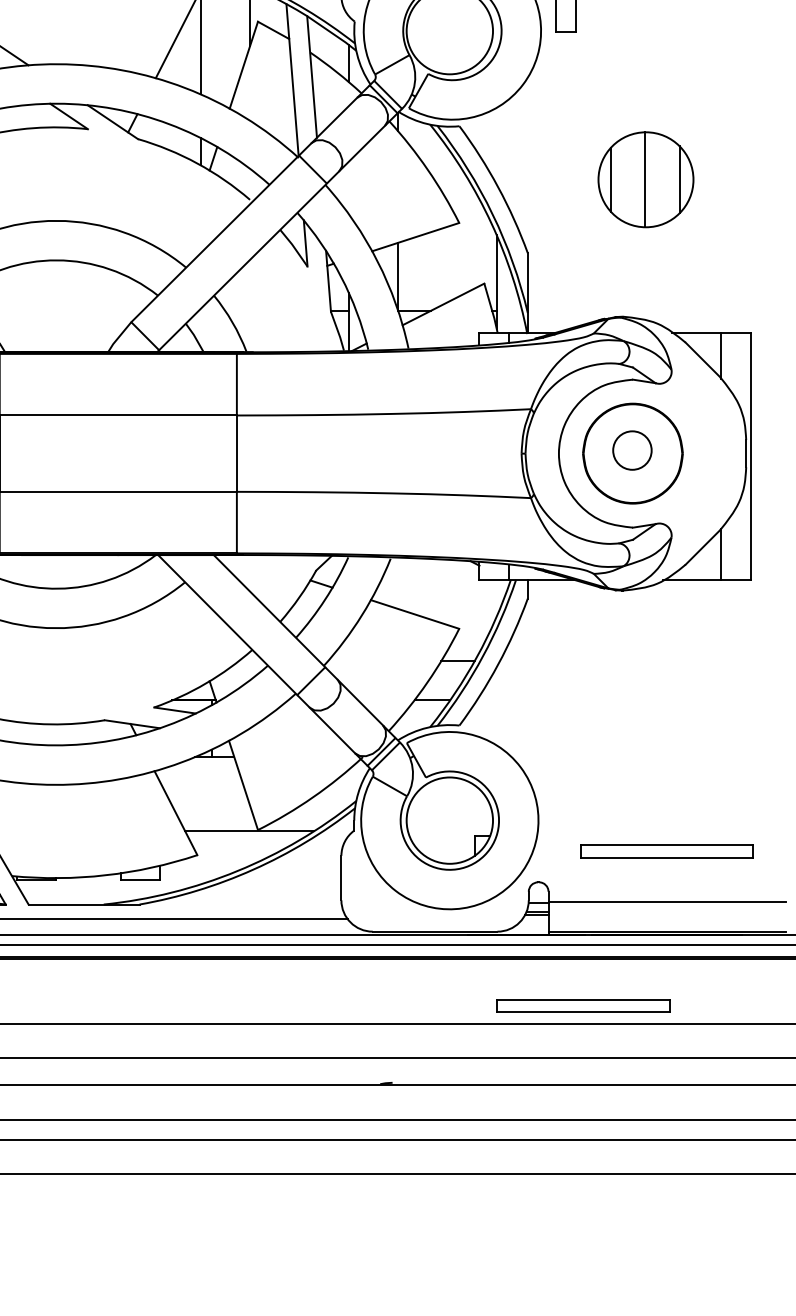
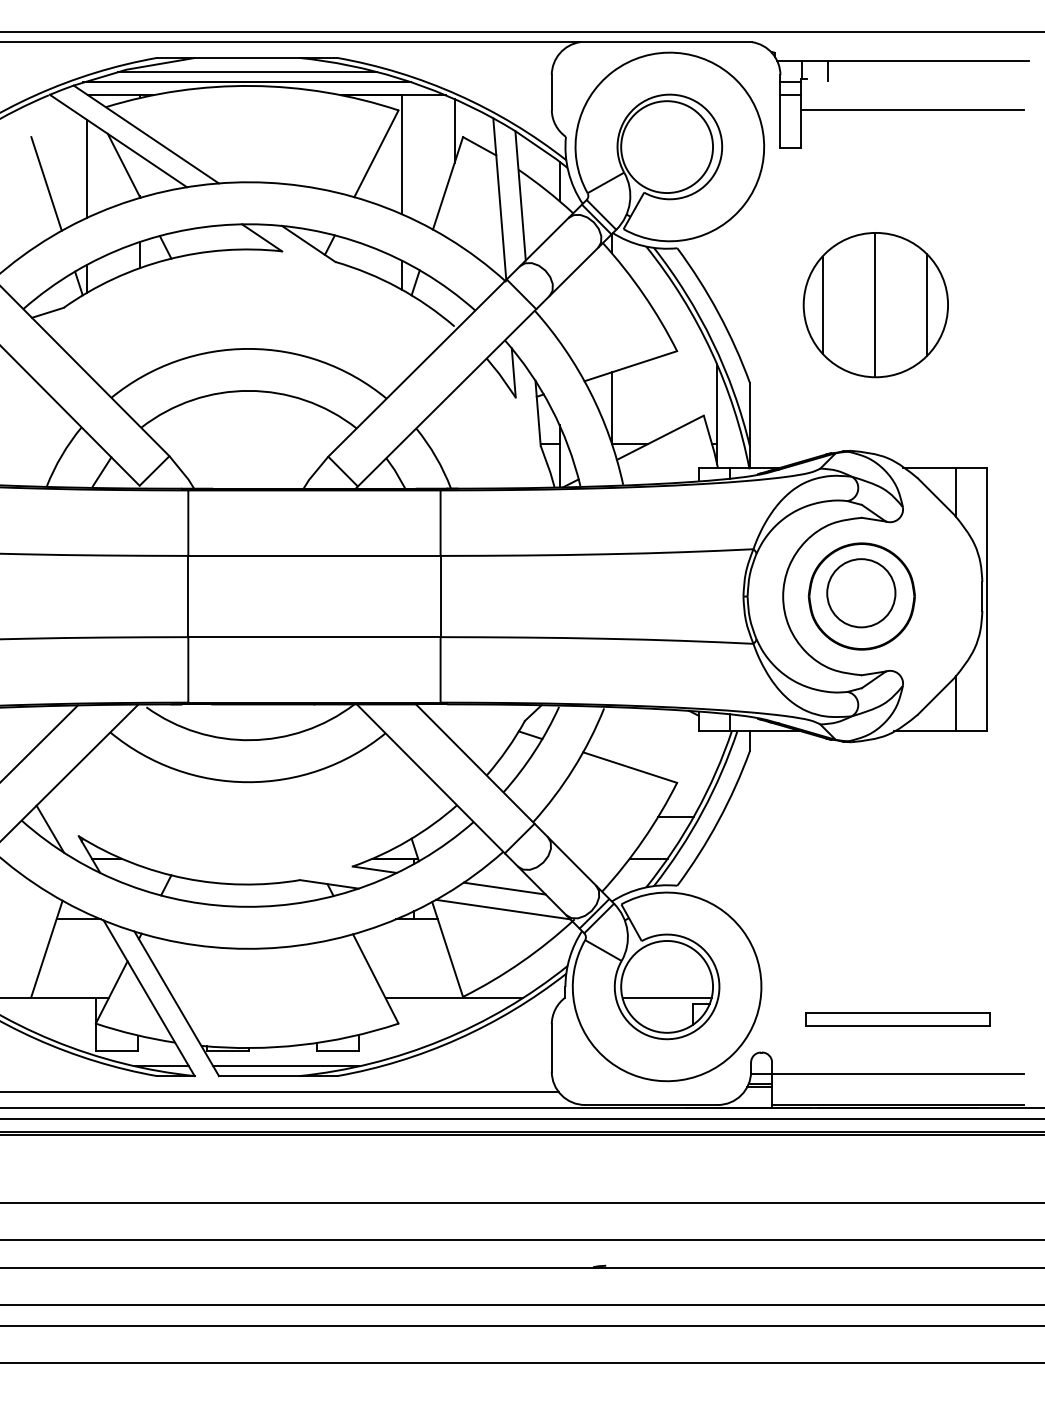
part: (645, 180) -> (875, 305), size x1.43
circle: (632, 450) -> (861, 593), size x1.67
line: (296, 728) -> (504, 888), added
line: (296, 747) -> (503, 909), added
line: (449, 831) -> (666, 998), added
line: (92, 895) -> (286, 1066), added
part: (582, 1005) -> (808, 1183), removed

